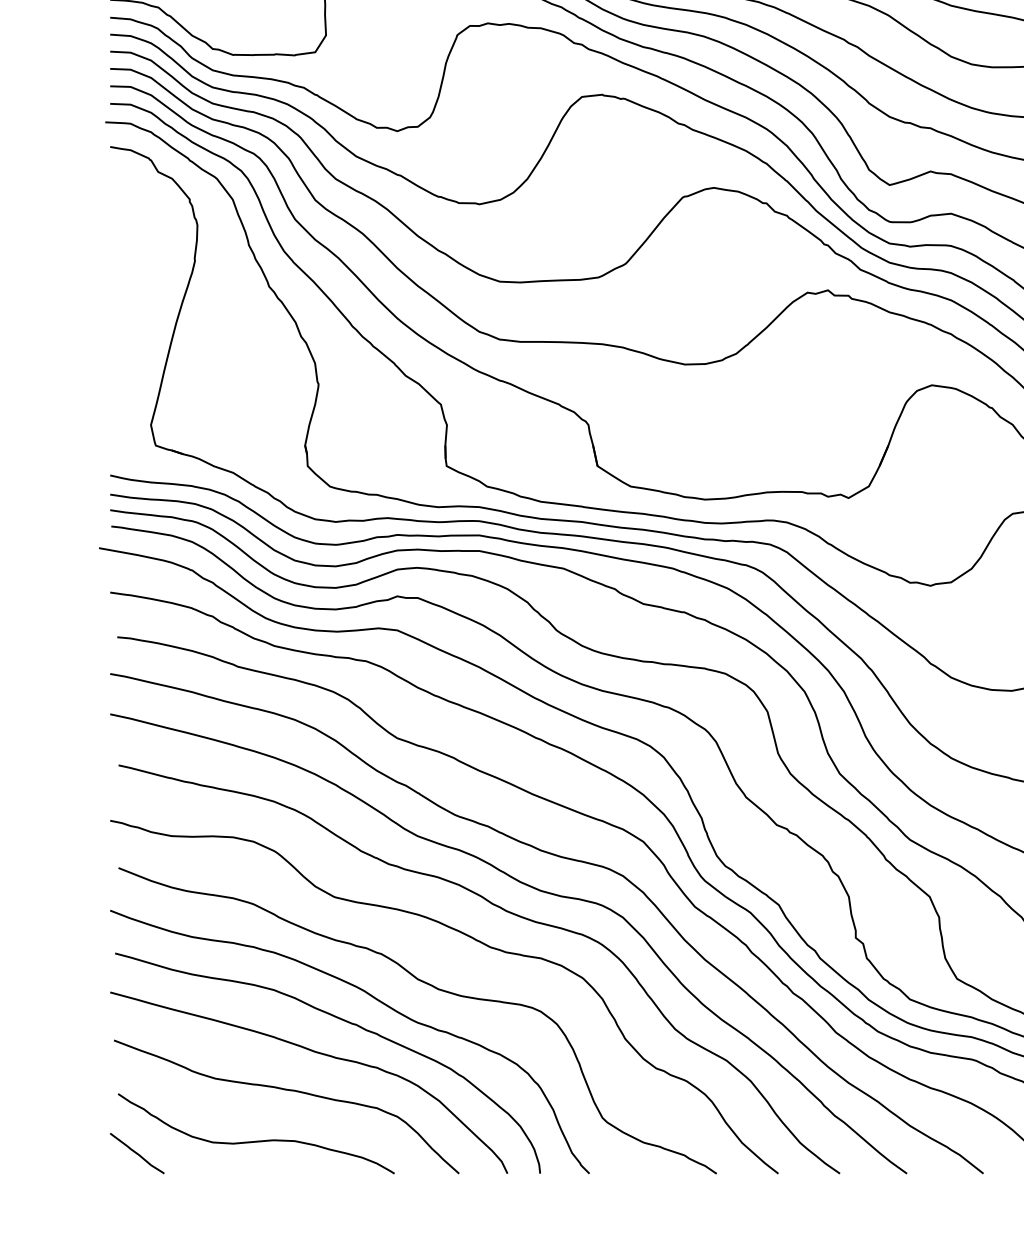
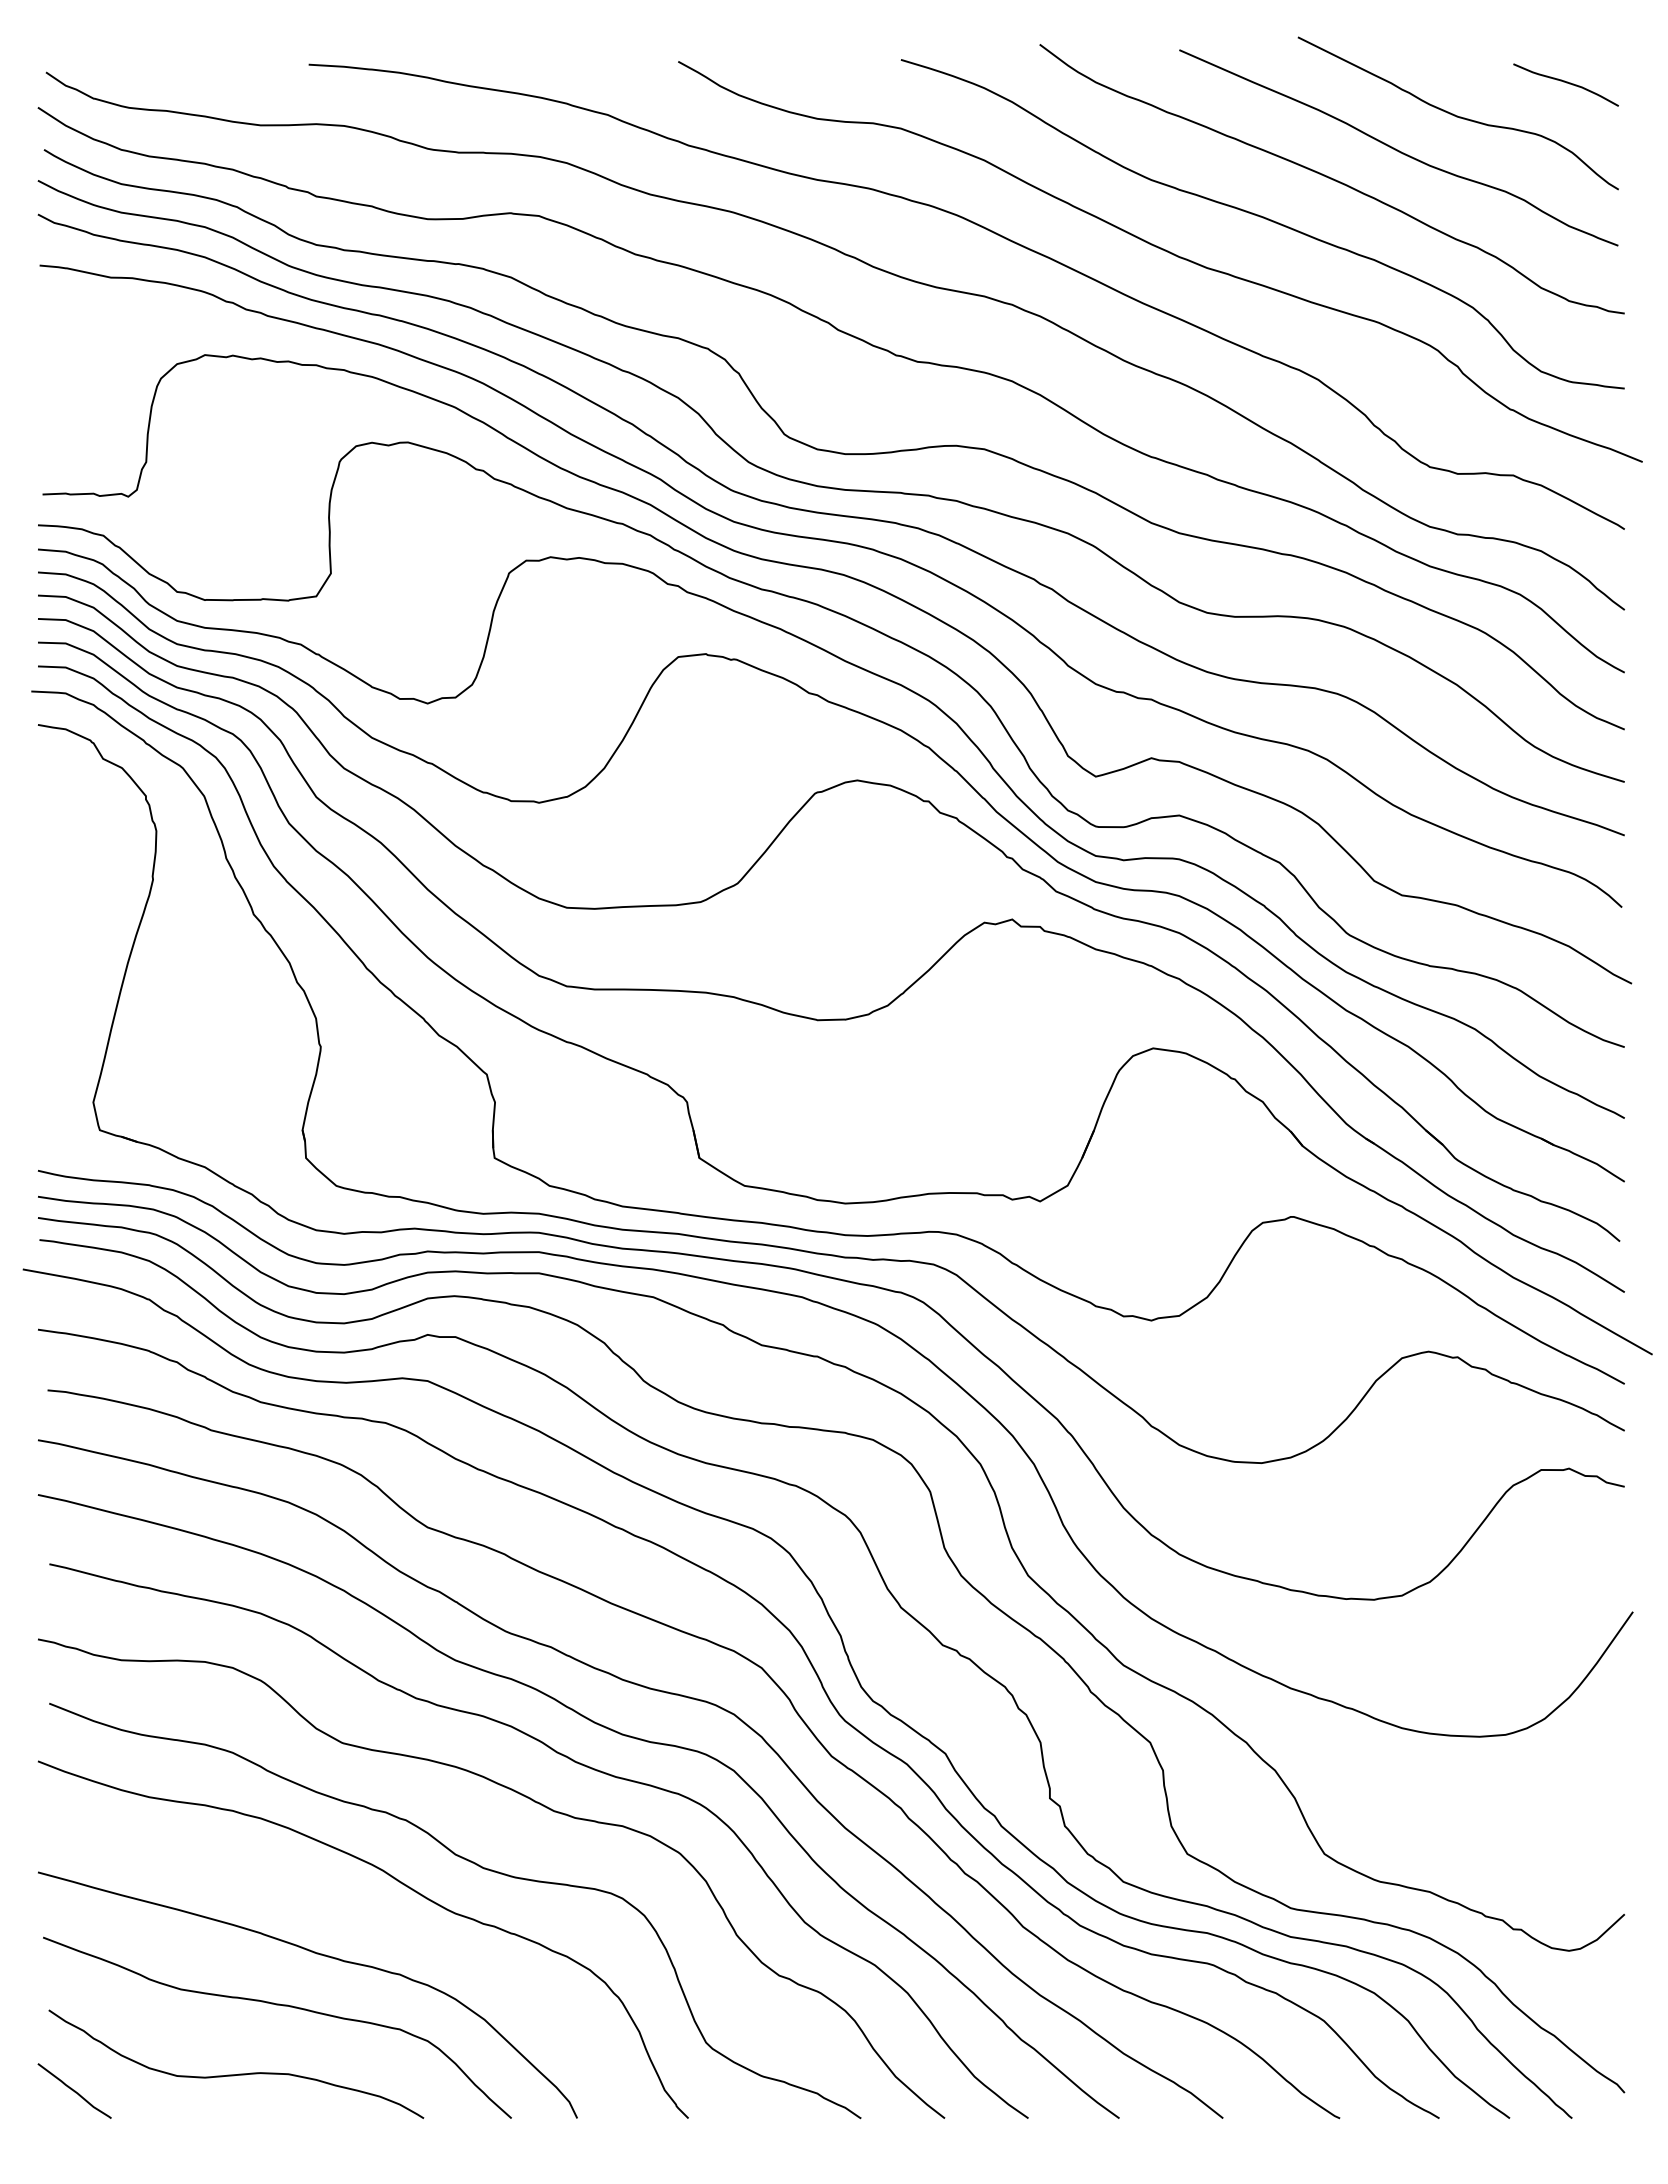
curve: (345, 1021) -> (357, 1912), removed

